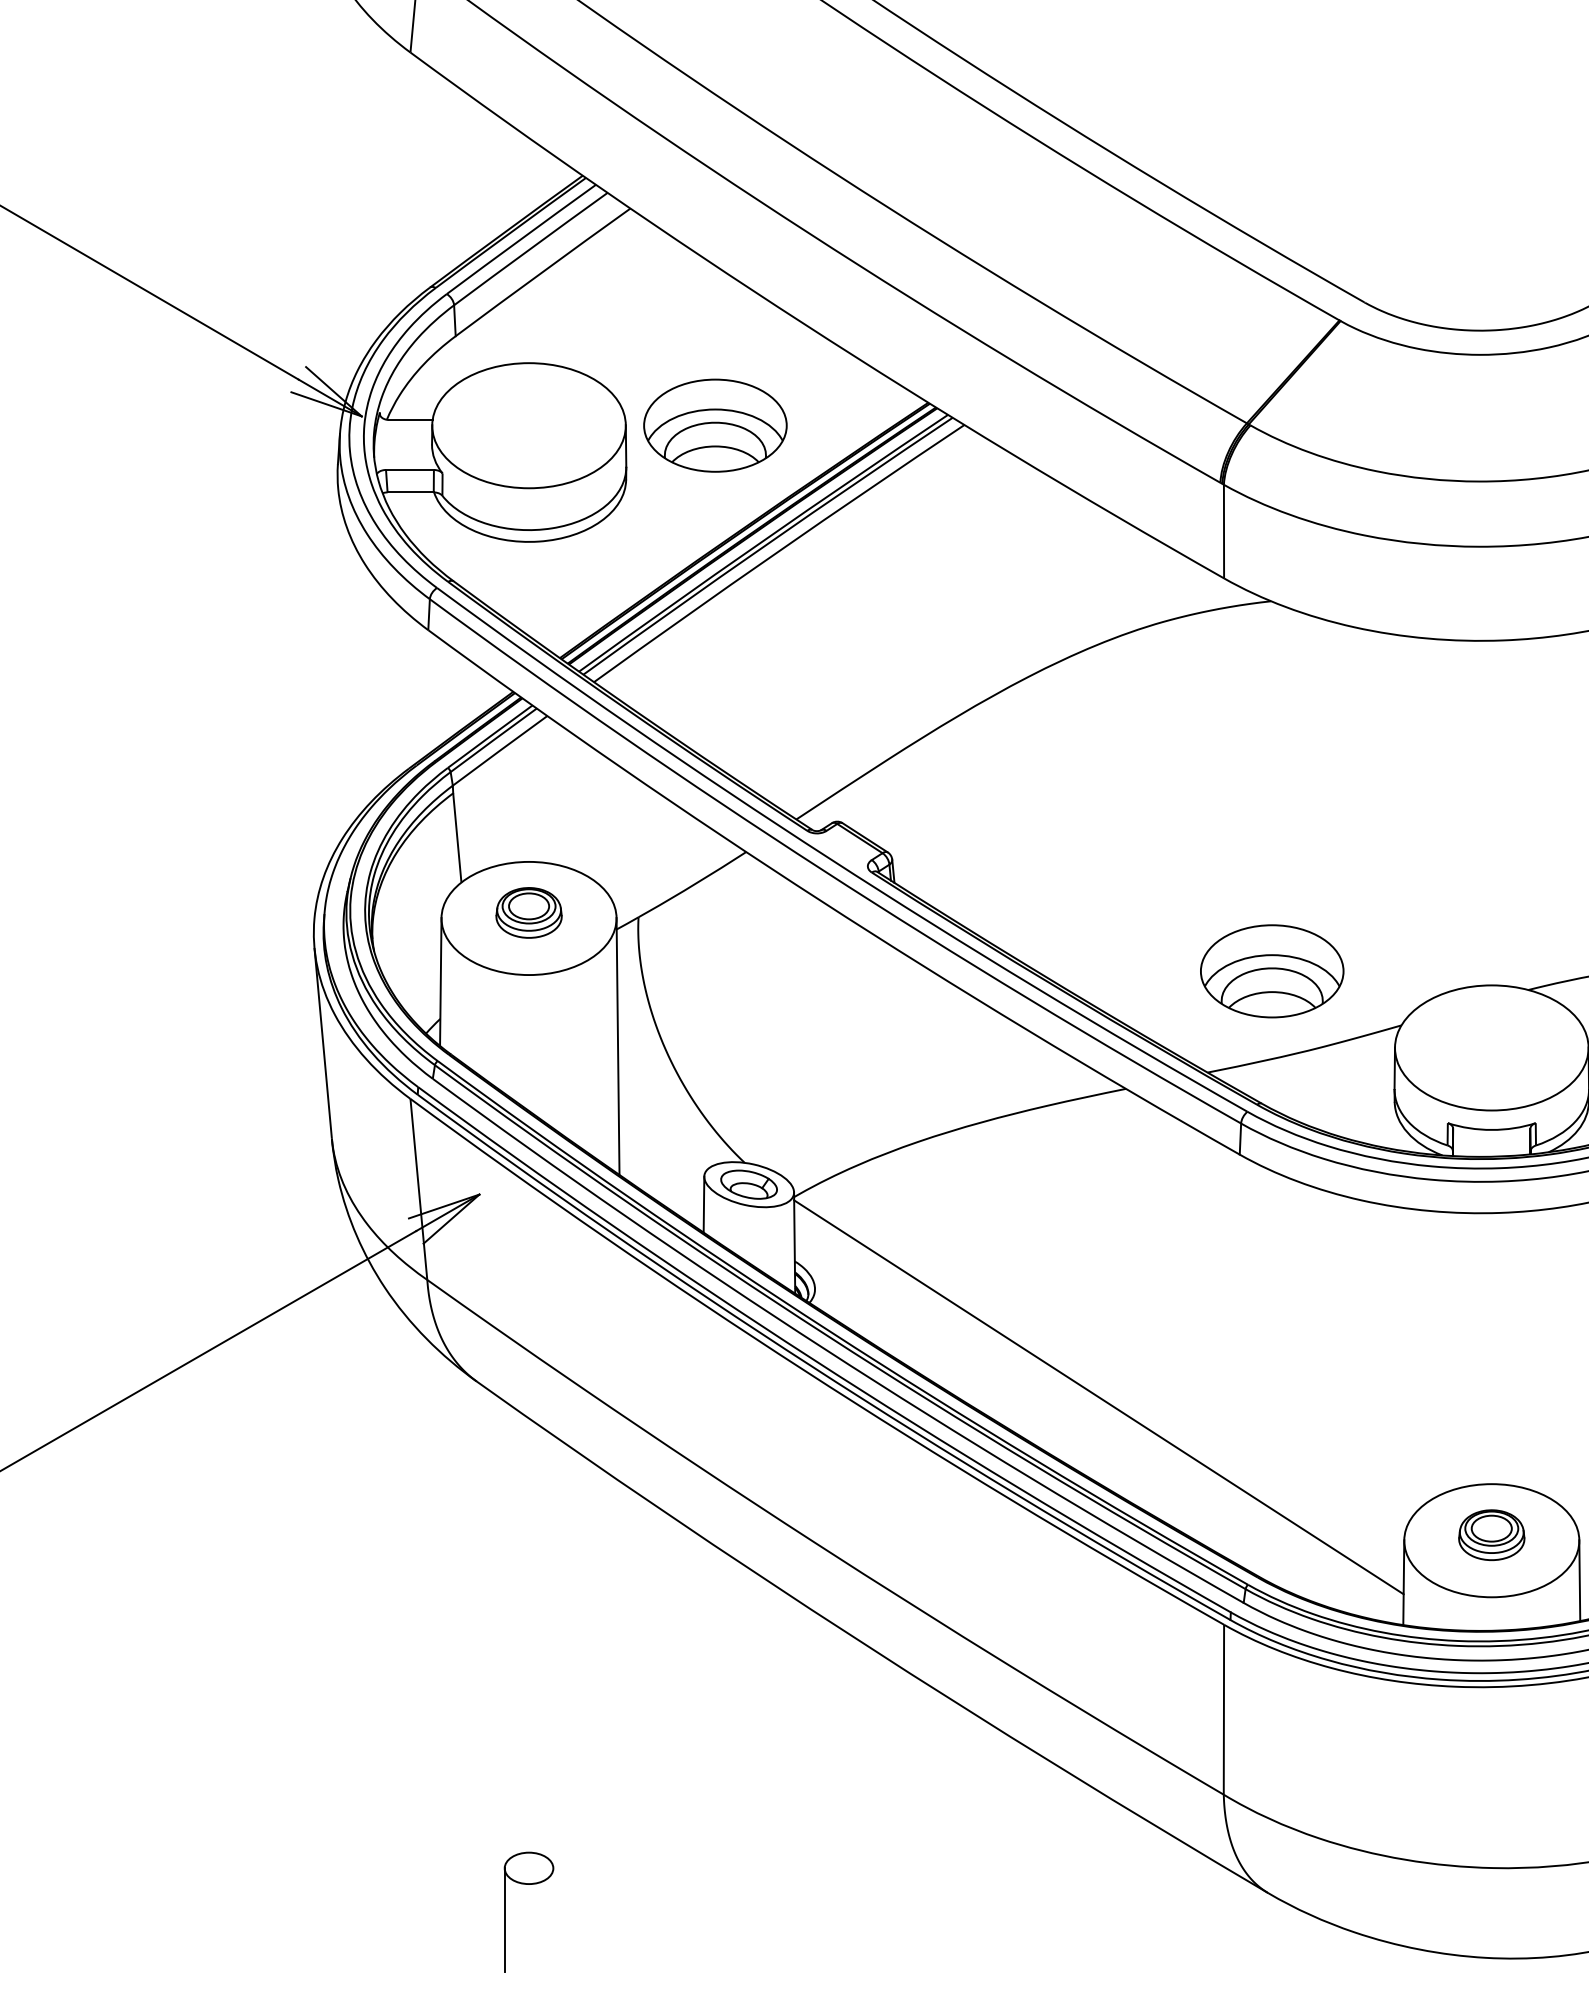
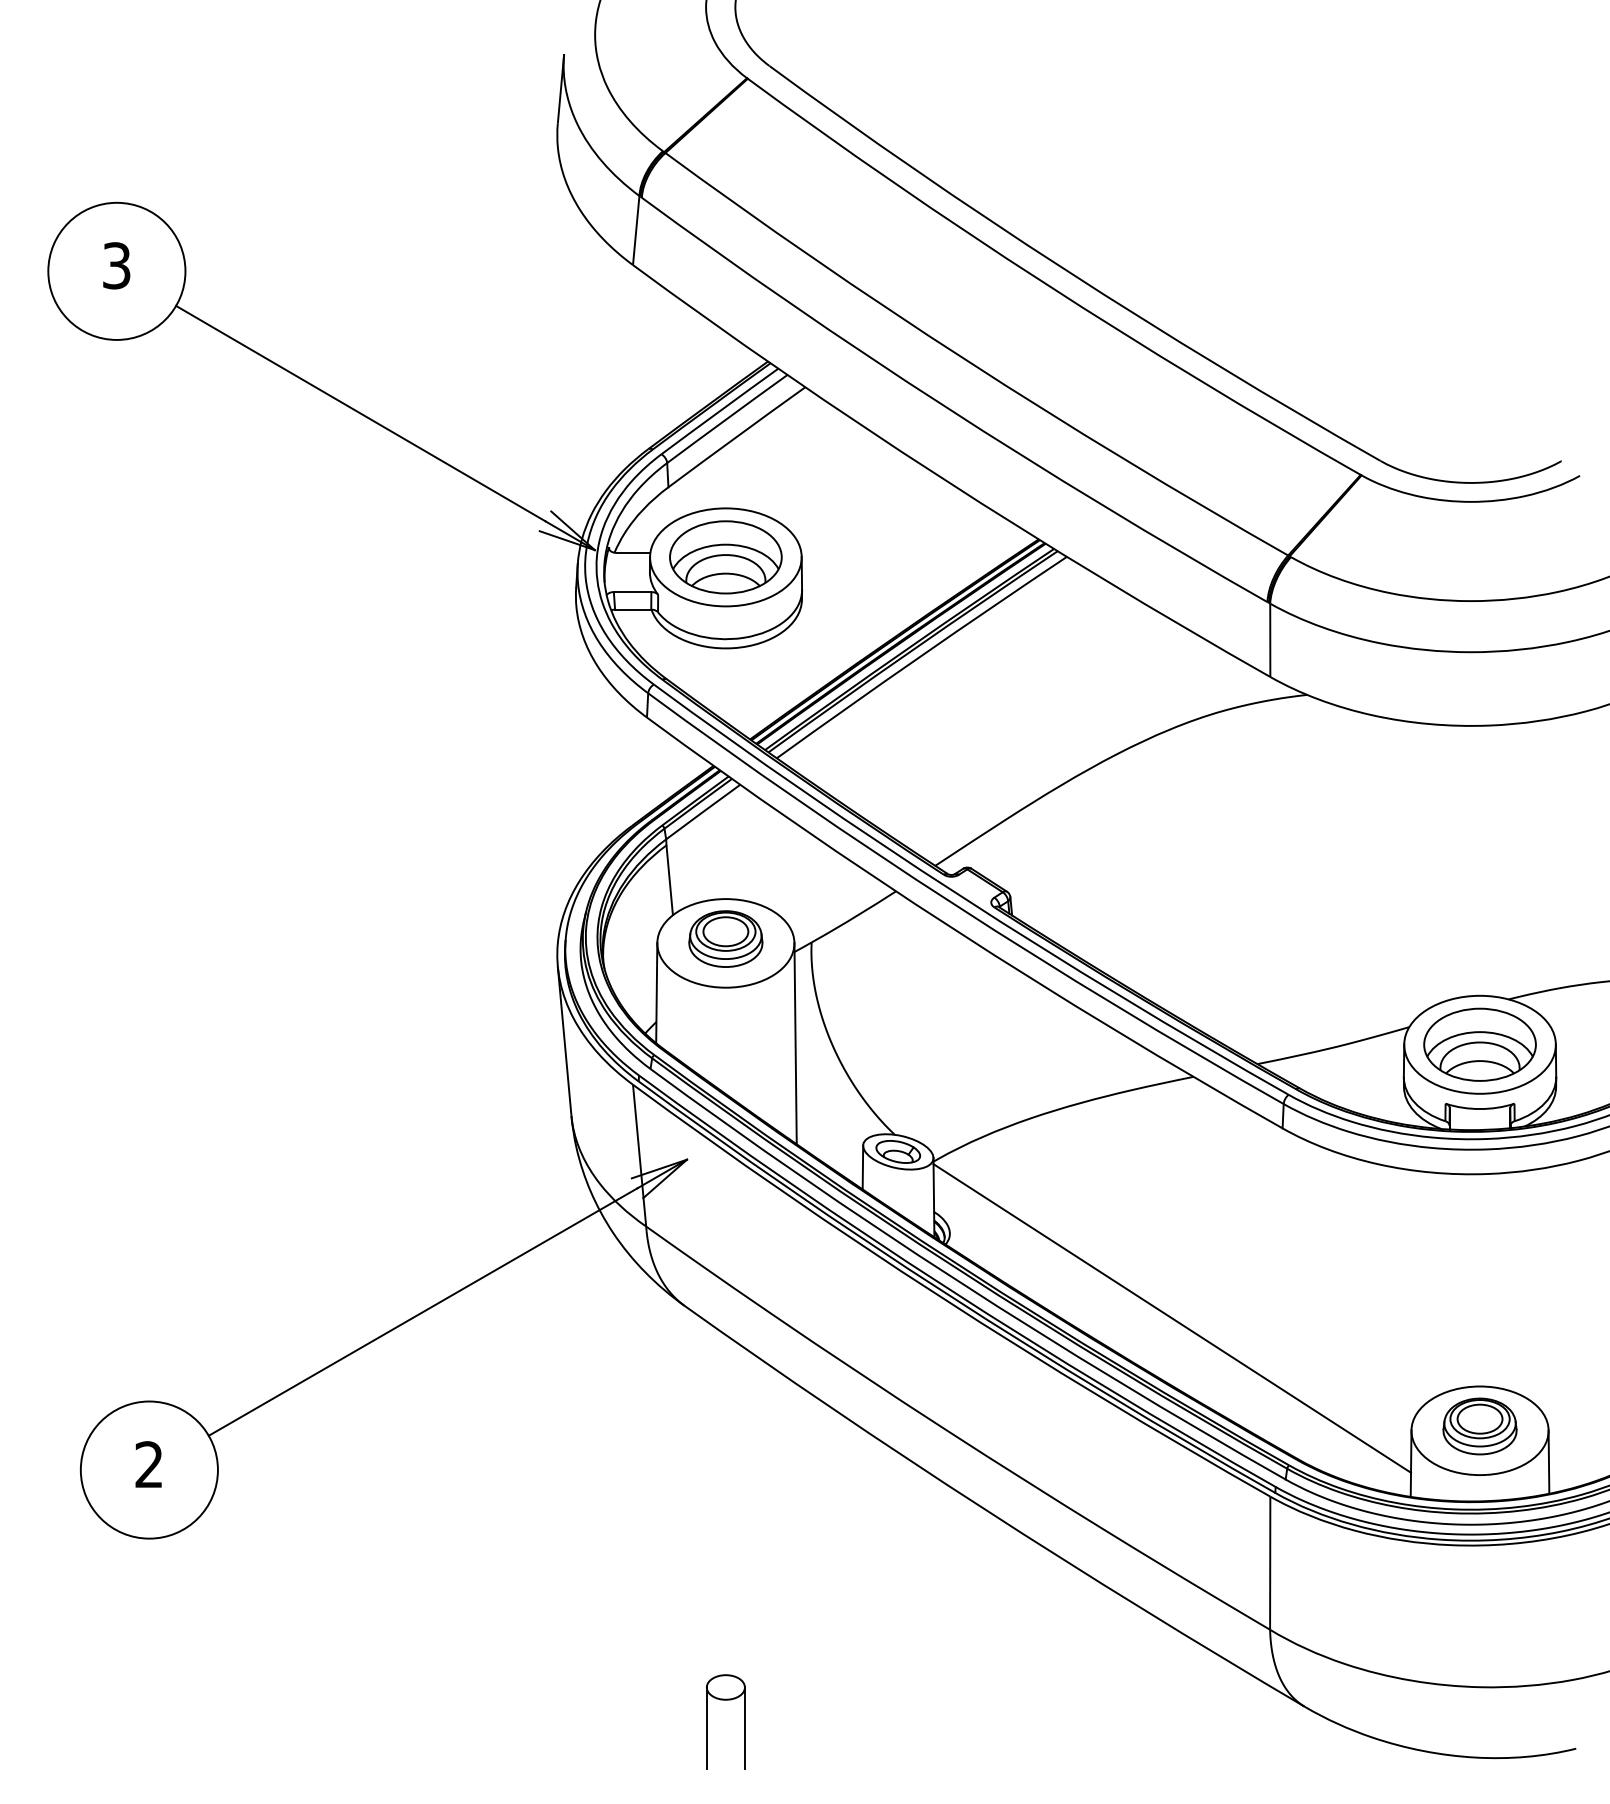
part: (714, 425) -> (725, 557), moved
part: (528, 912) -> (725, 938), size x1.43
part: (1271, 970) -> (1479, 1044), moved
part: (1491, 1535) -> (1479, 1426), size x1.43
line: (552, 1919) -> (744, 1727), added

